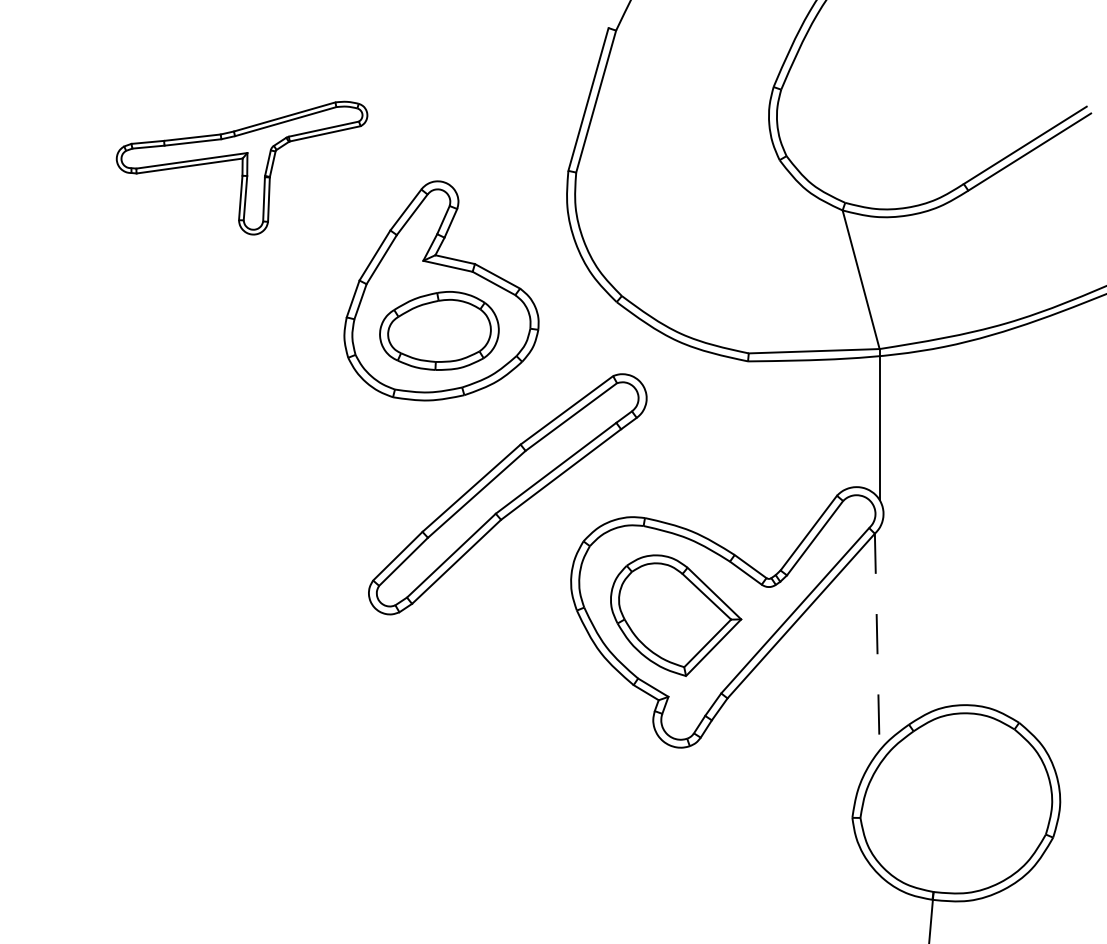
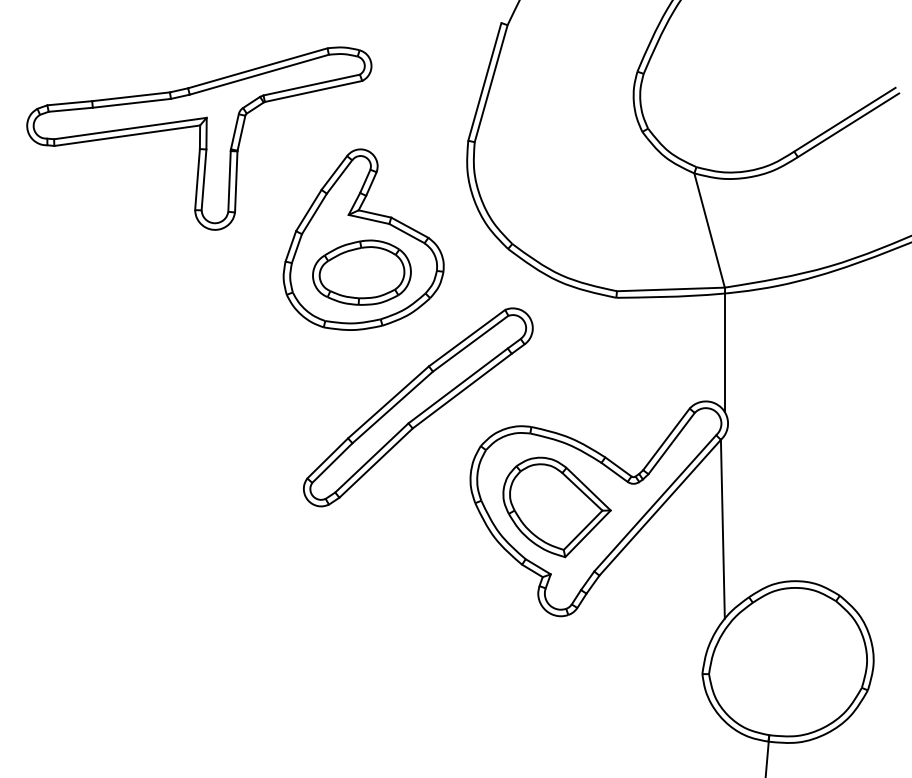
part: (241, 167) -> (198, 138), size x1.67
line: (877, 642) -> (723, 529), dashed -> solid

